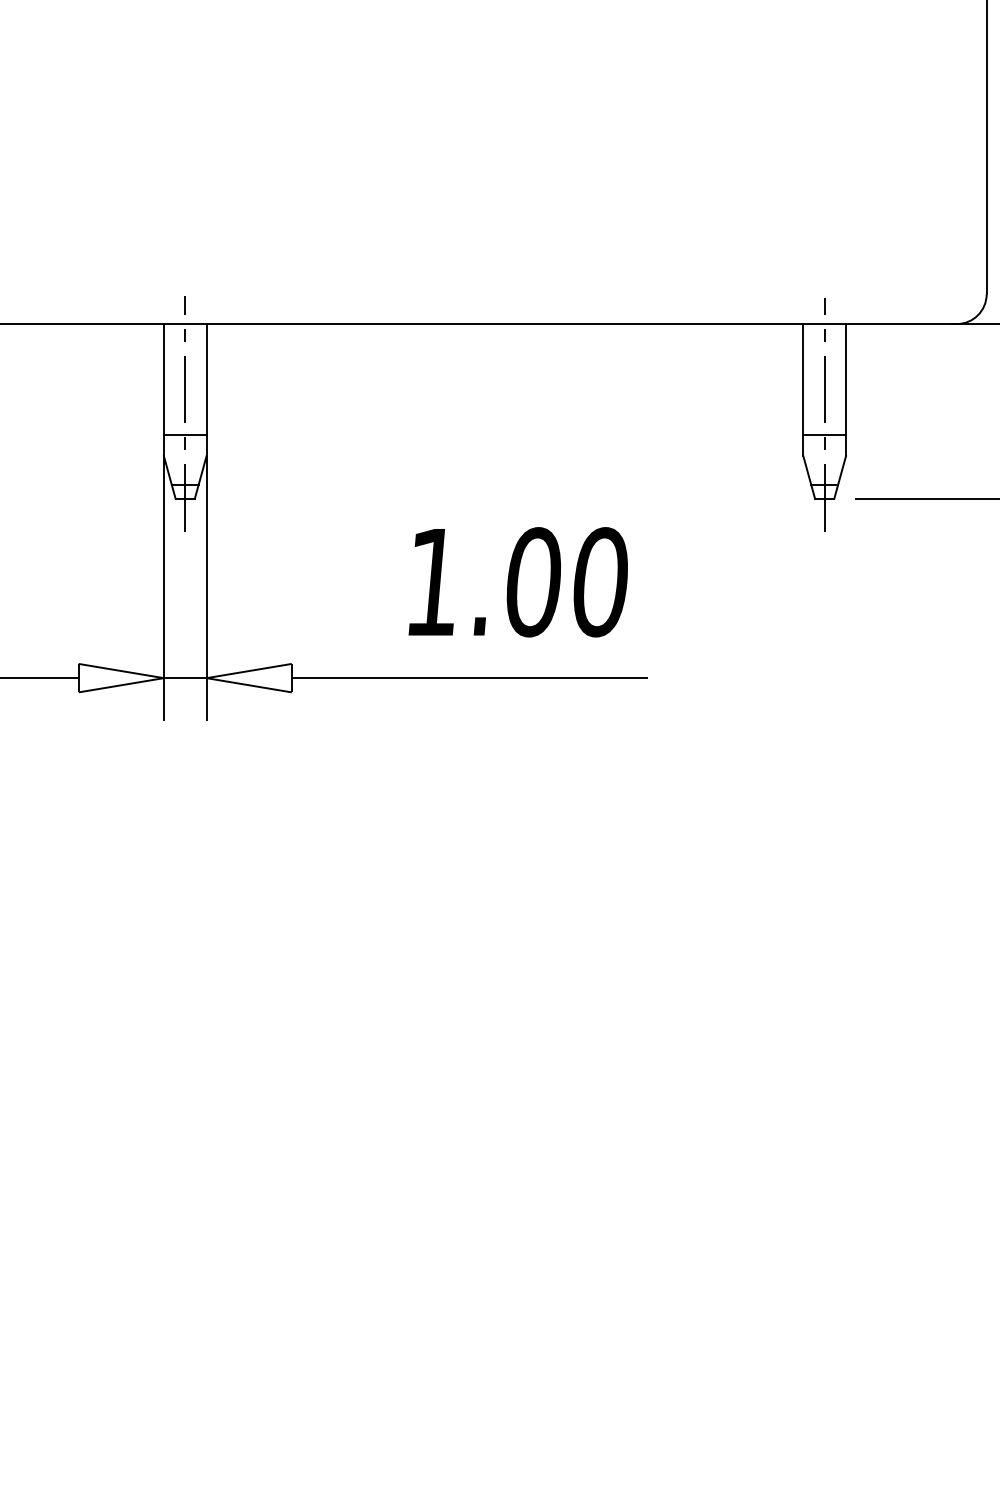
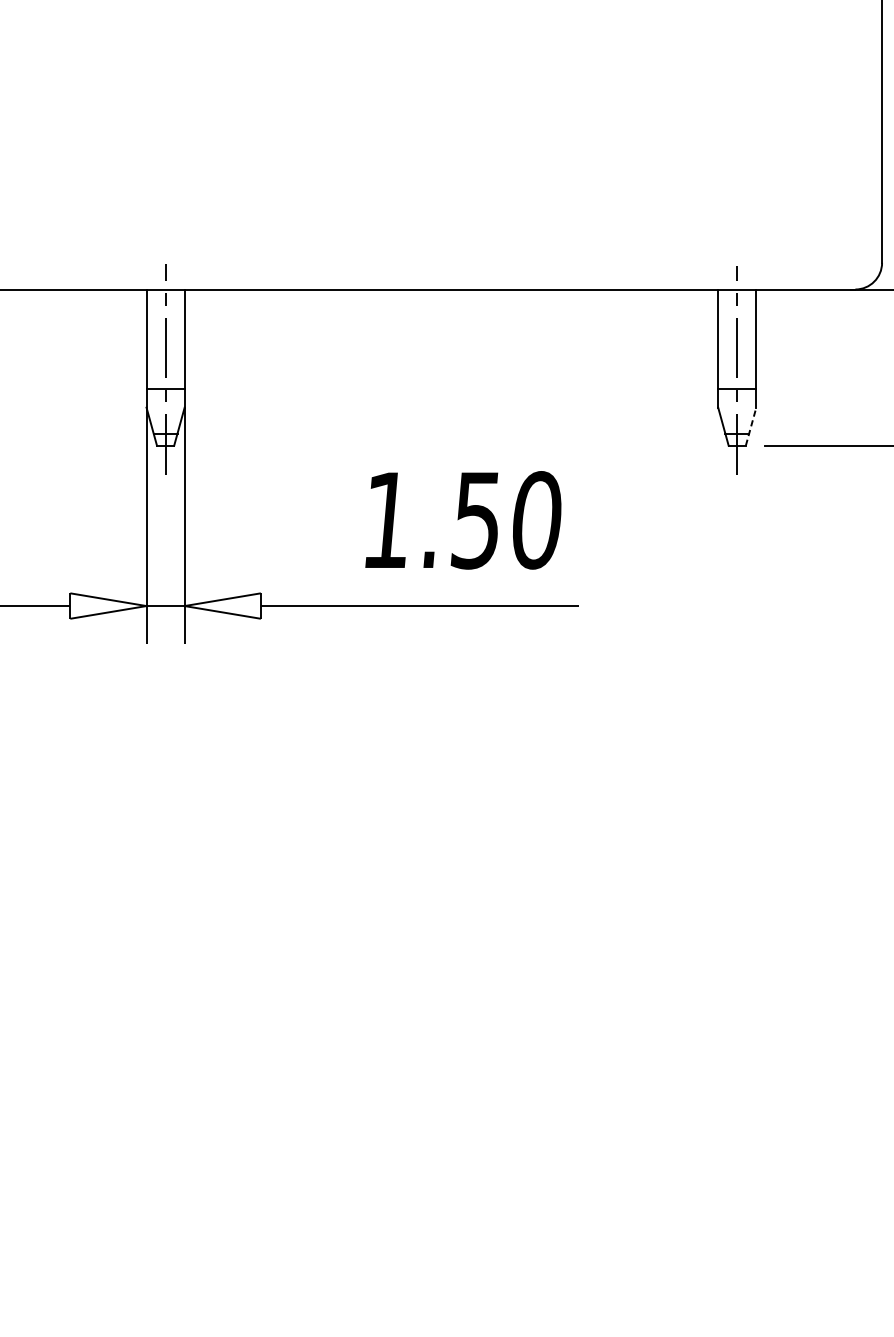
line: (840, 477) -> (751, 426), solid -> dashed
text: (532, 582) -> (476, 520), 1.00 -> 1.50

